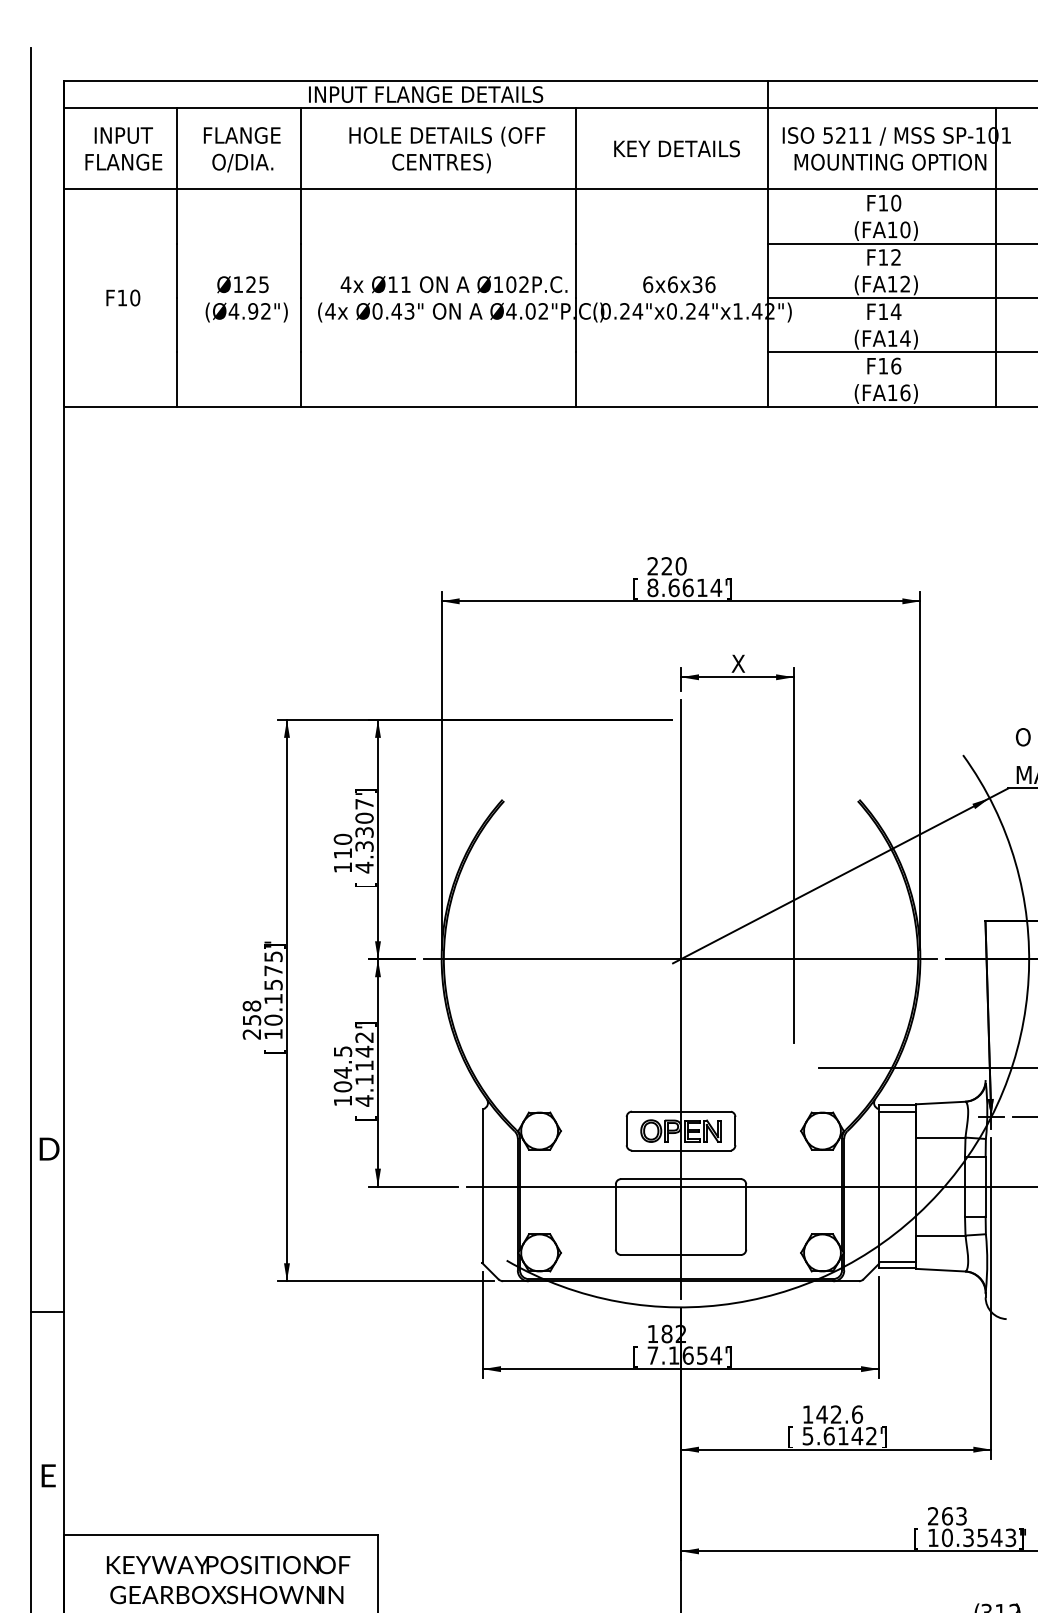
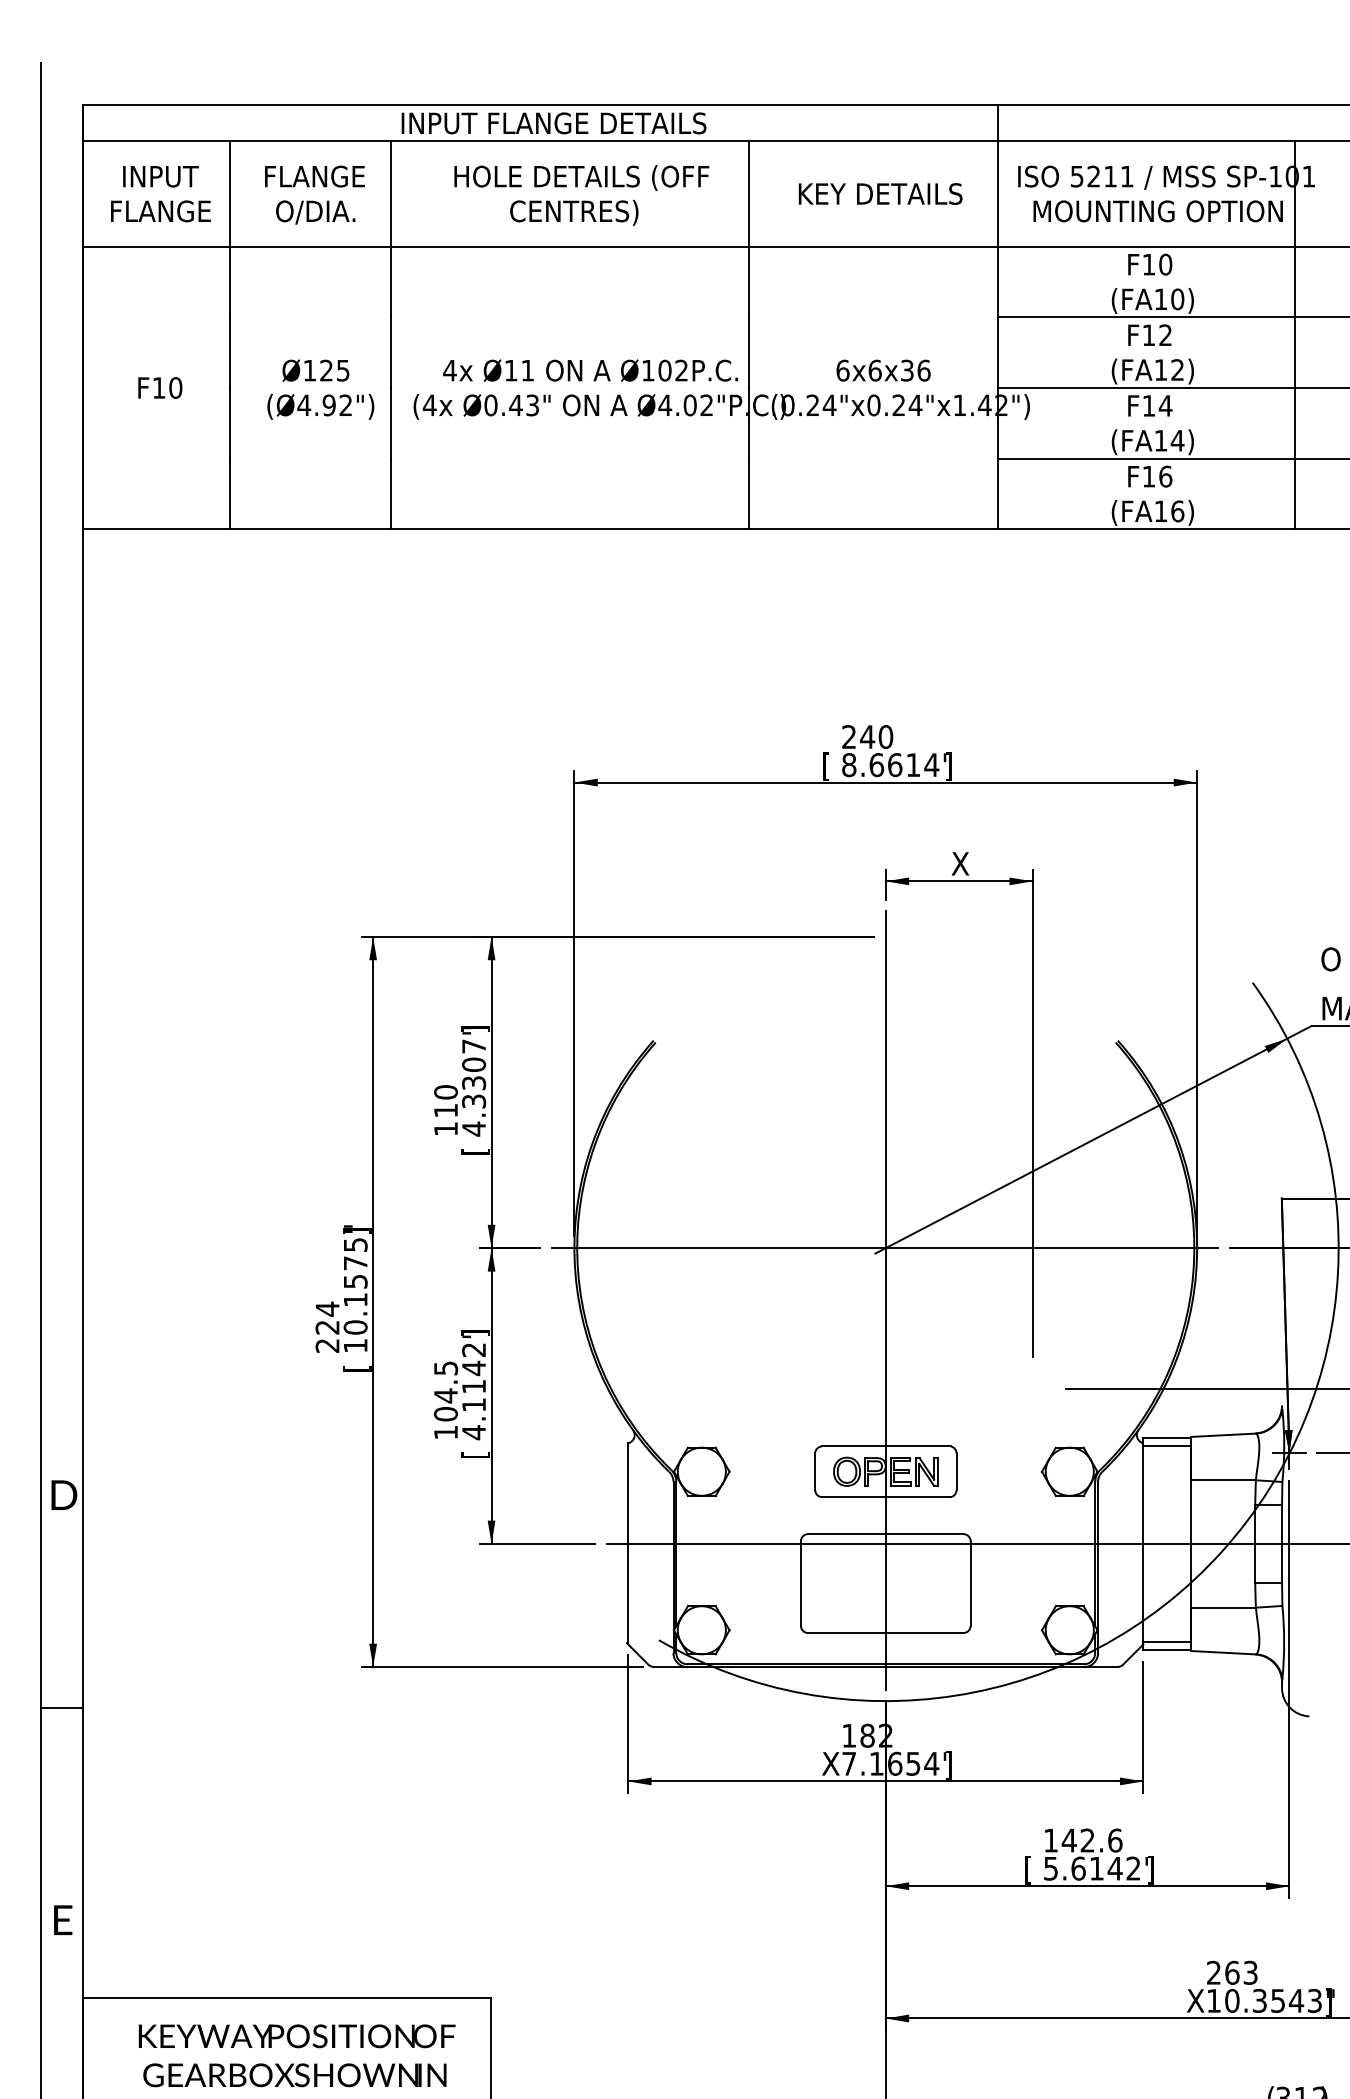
text: (666, 565) -> (867, 736), 220 -> 240
text: (251, 1012) -> (327, 1317), 258 -> 224
text: (638, 1356) -> (830, 1765), [ -> X
text: (919, 1539) -> (1195, 2002), [ -> X

